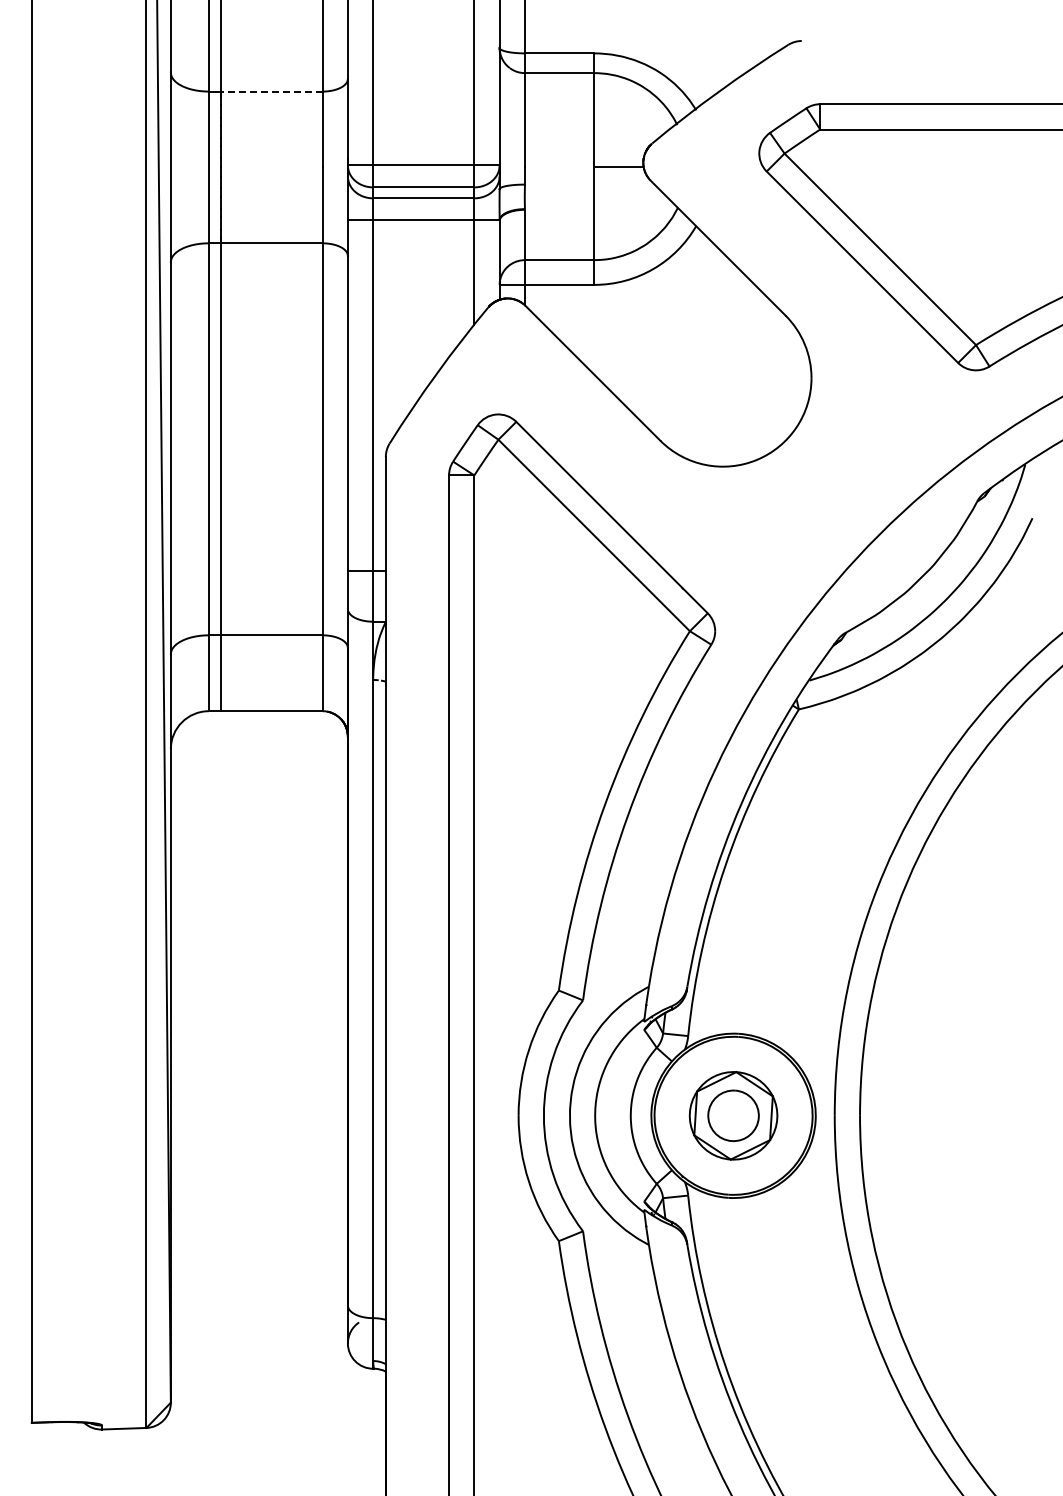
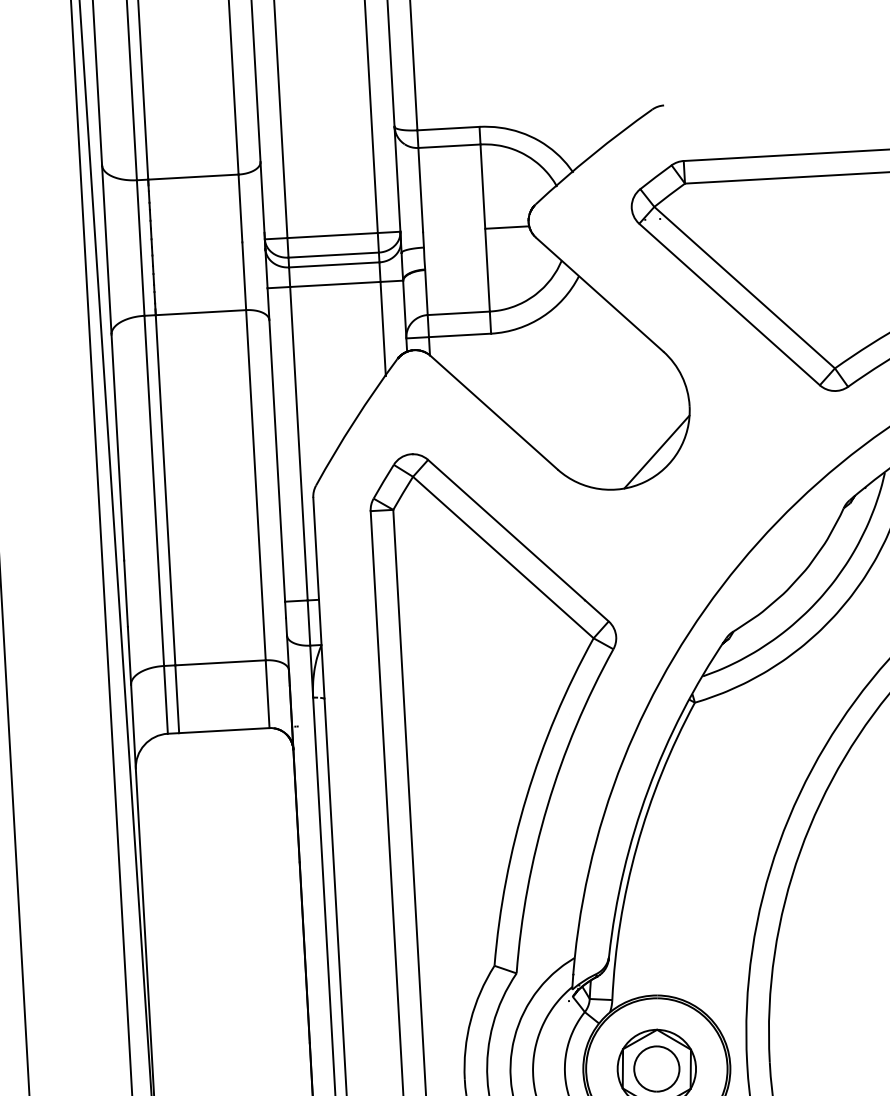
line: (272, 91) -> (193, 177), dashed -> solid
line: (771, 426) -> (656, 451), added

